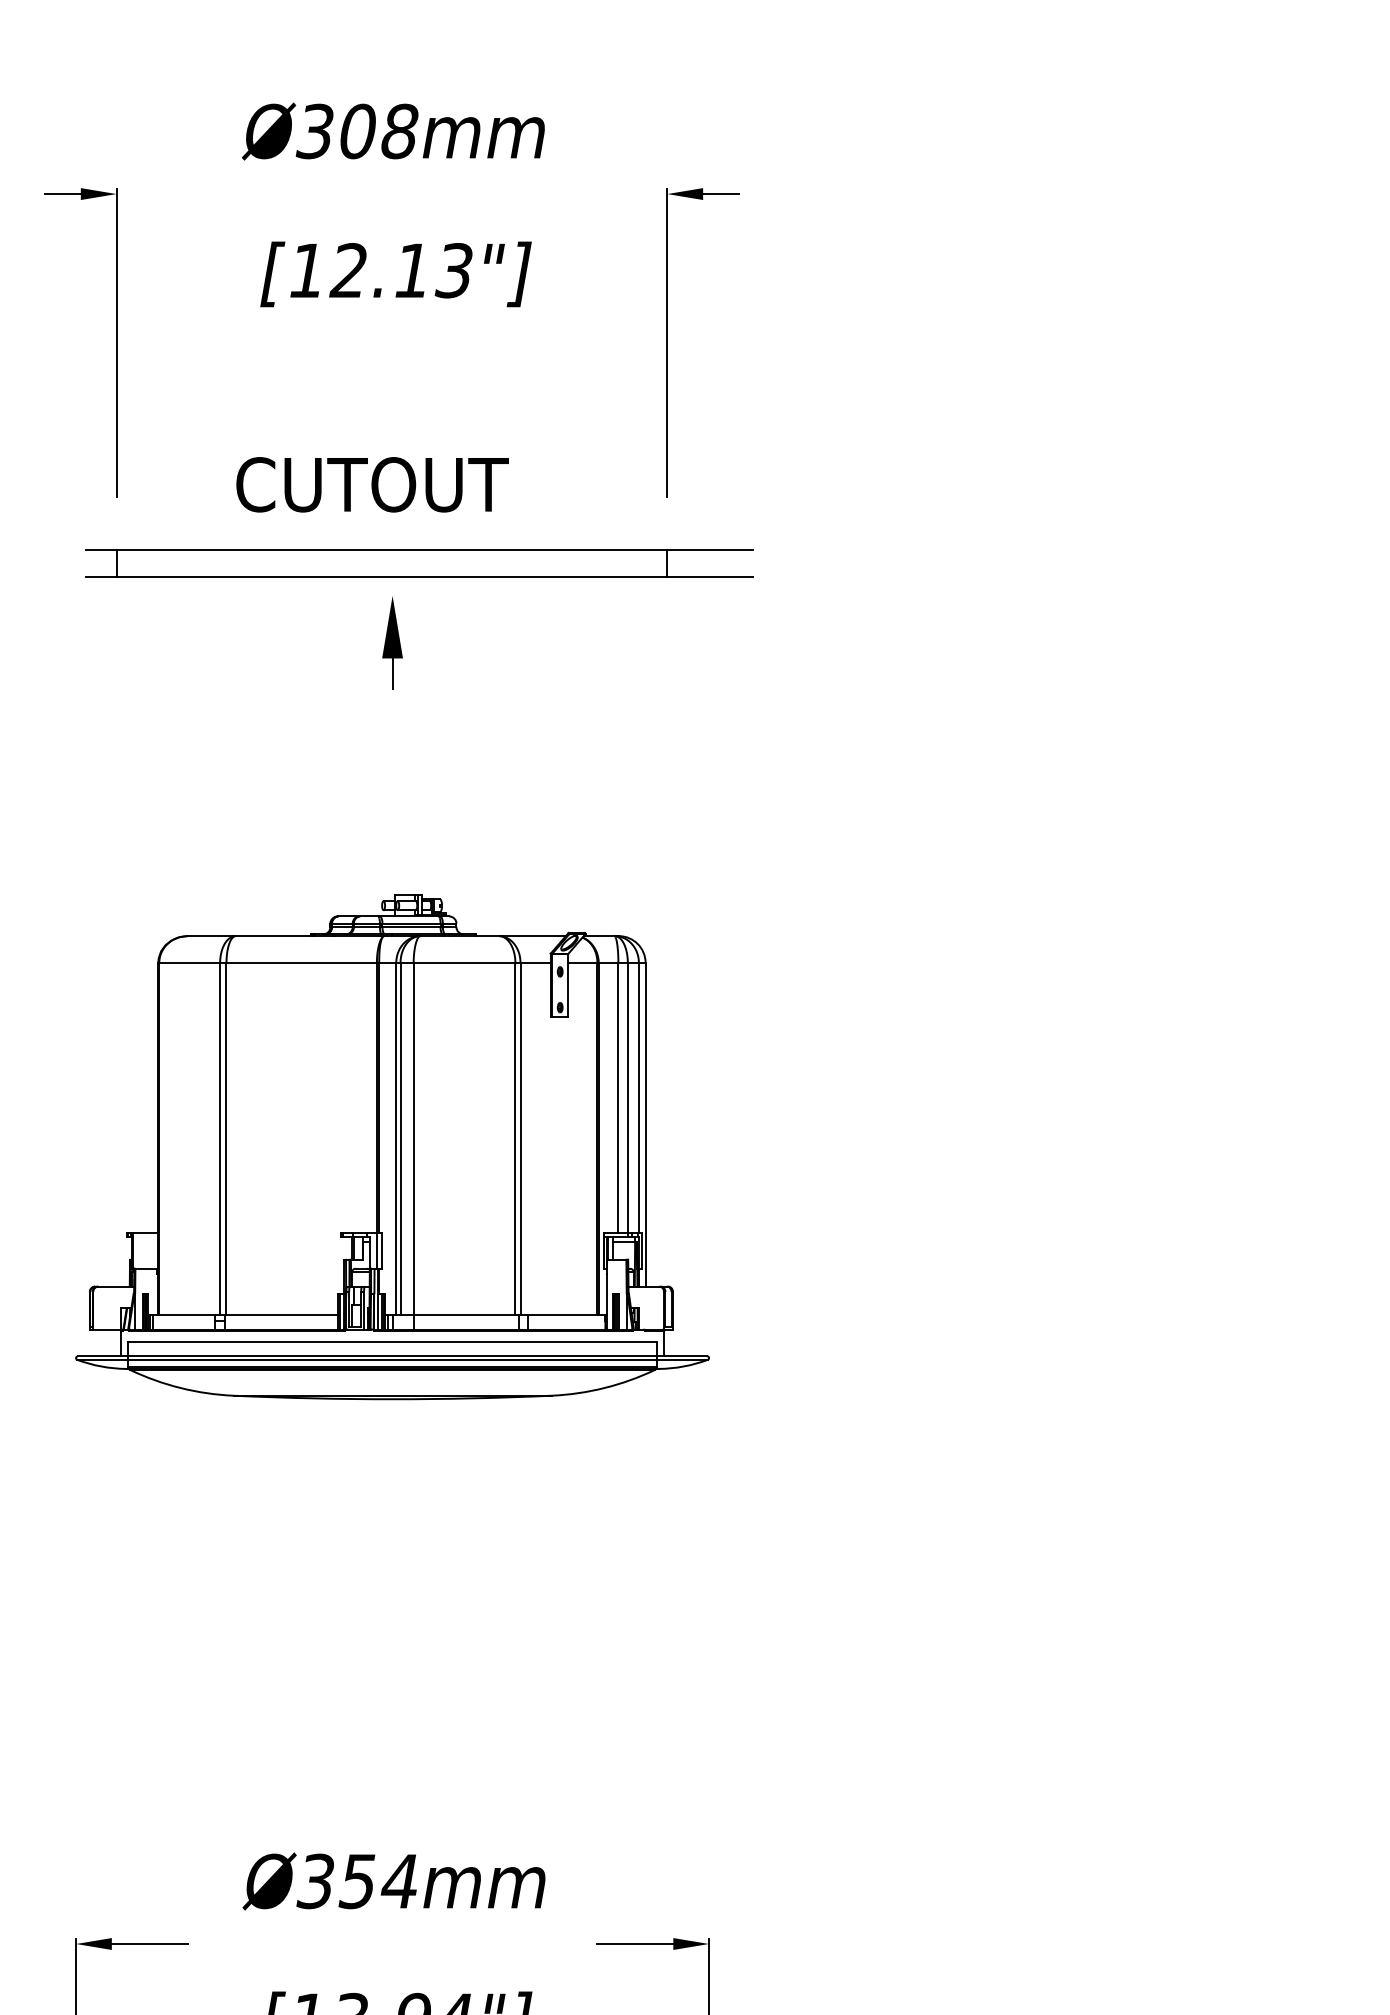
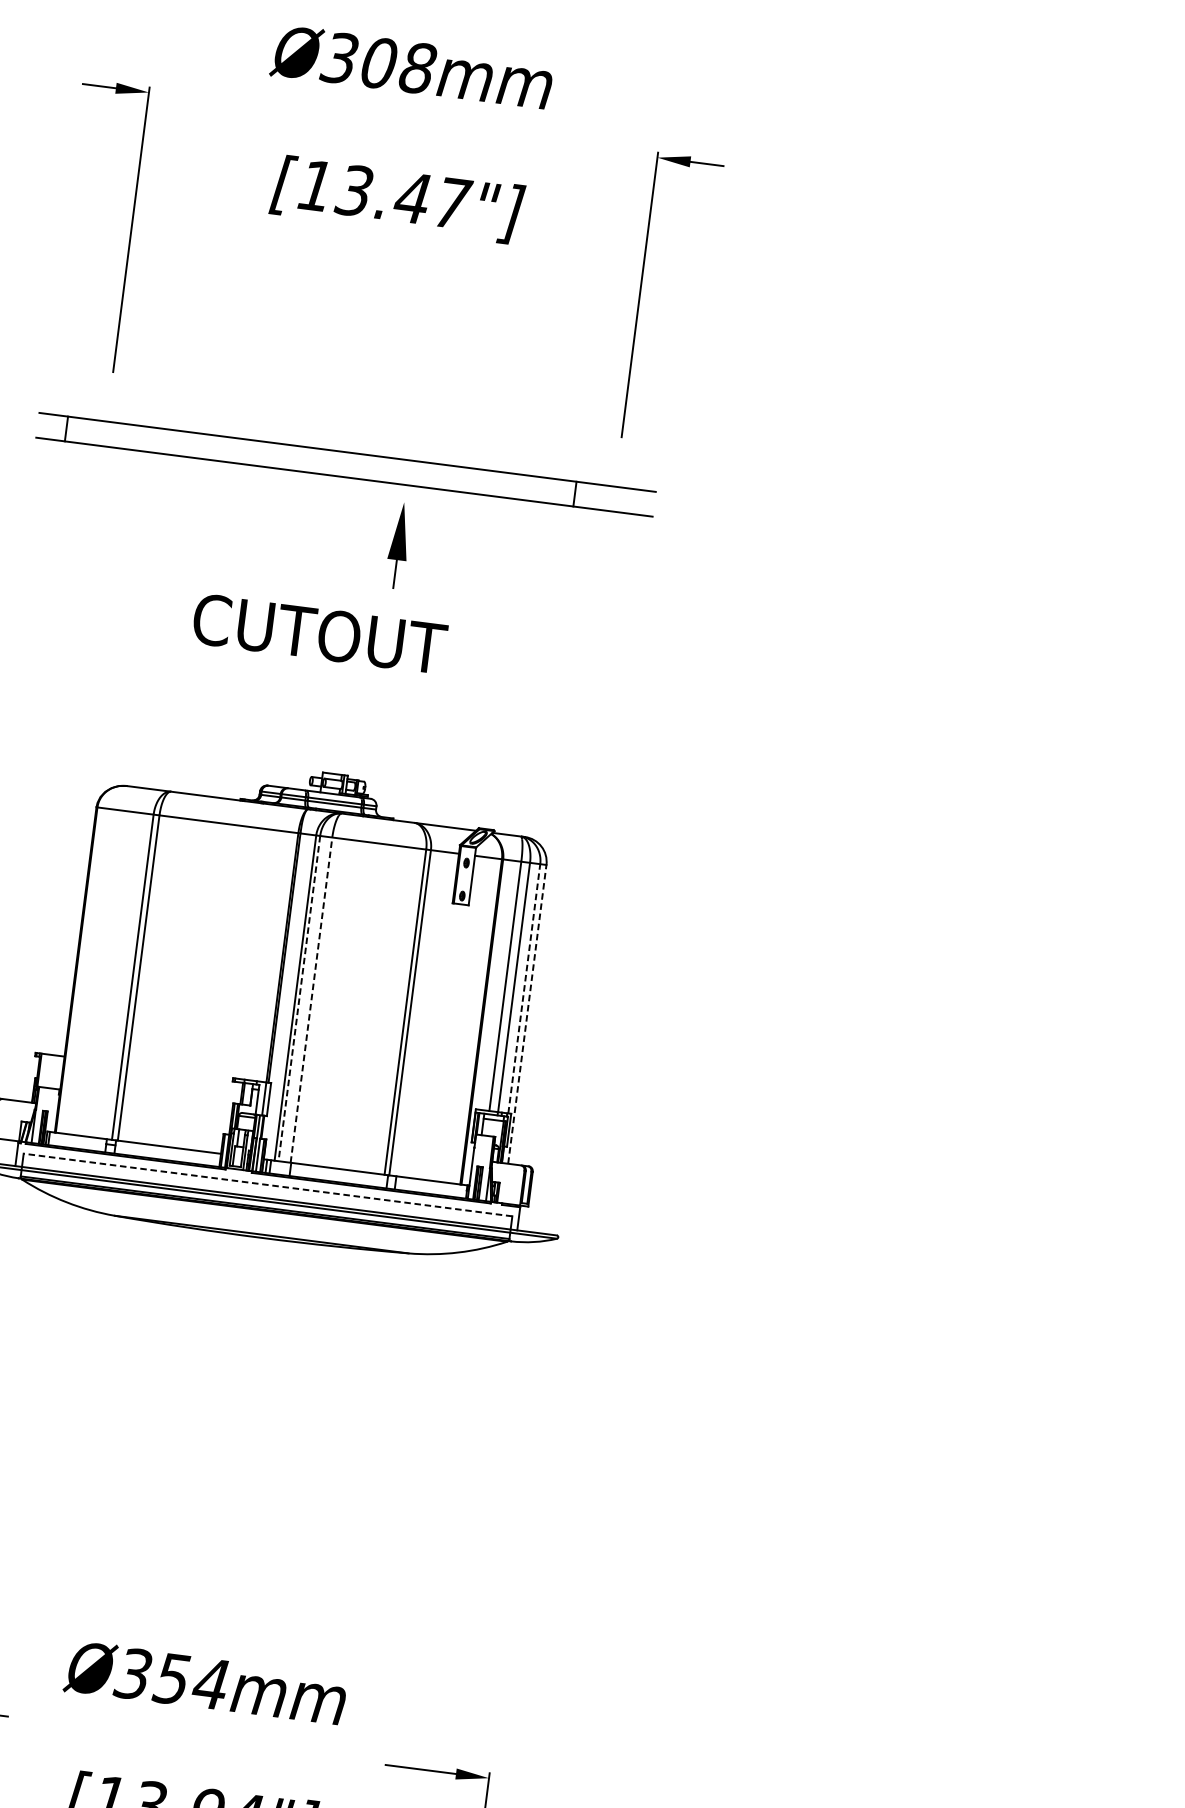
text: (402, 270) -> (403, 196), [12.13"] -> [13.47"]
text: (372, 484) -> (319, 633), moved
part: (419, 563) -> (346, 464), moved
part: (392, 642) -> (398, 545), moved
line: (638, 1097) -> (523, 988), solid -> dashed
line: (645, 1124) -> (527, 1014), solid -> dashed
line: (413, 1138) -> (311, 999), solid -> dashed
line: (400, 1139) -> (299, 998), solid -> dashed
line: (392, 1342) -> (267, 1185), solid -> dashed

